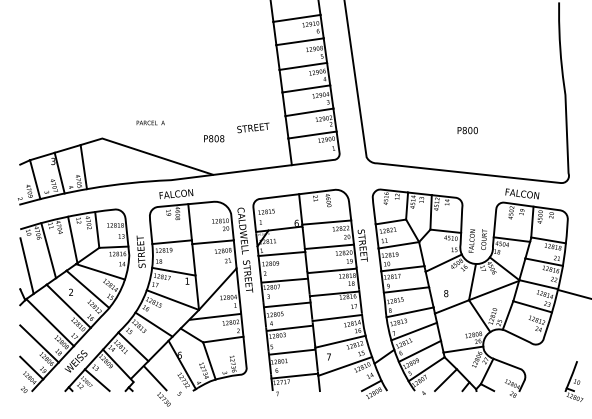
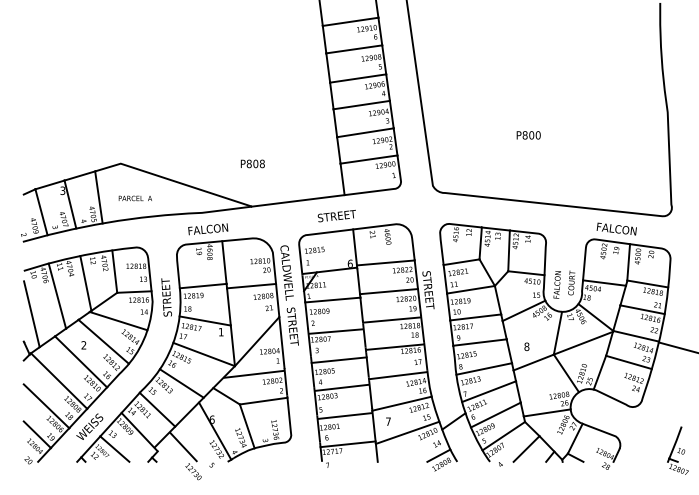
text: (150, 122) -> (135, 197), moved
text: (253, 127) -> (337, 215), moved
text: (467, 130) -> (528, 135), moved

